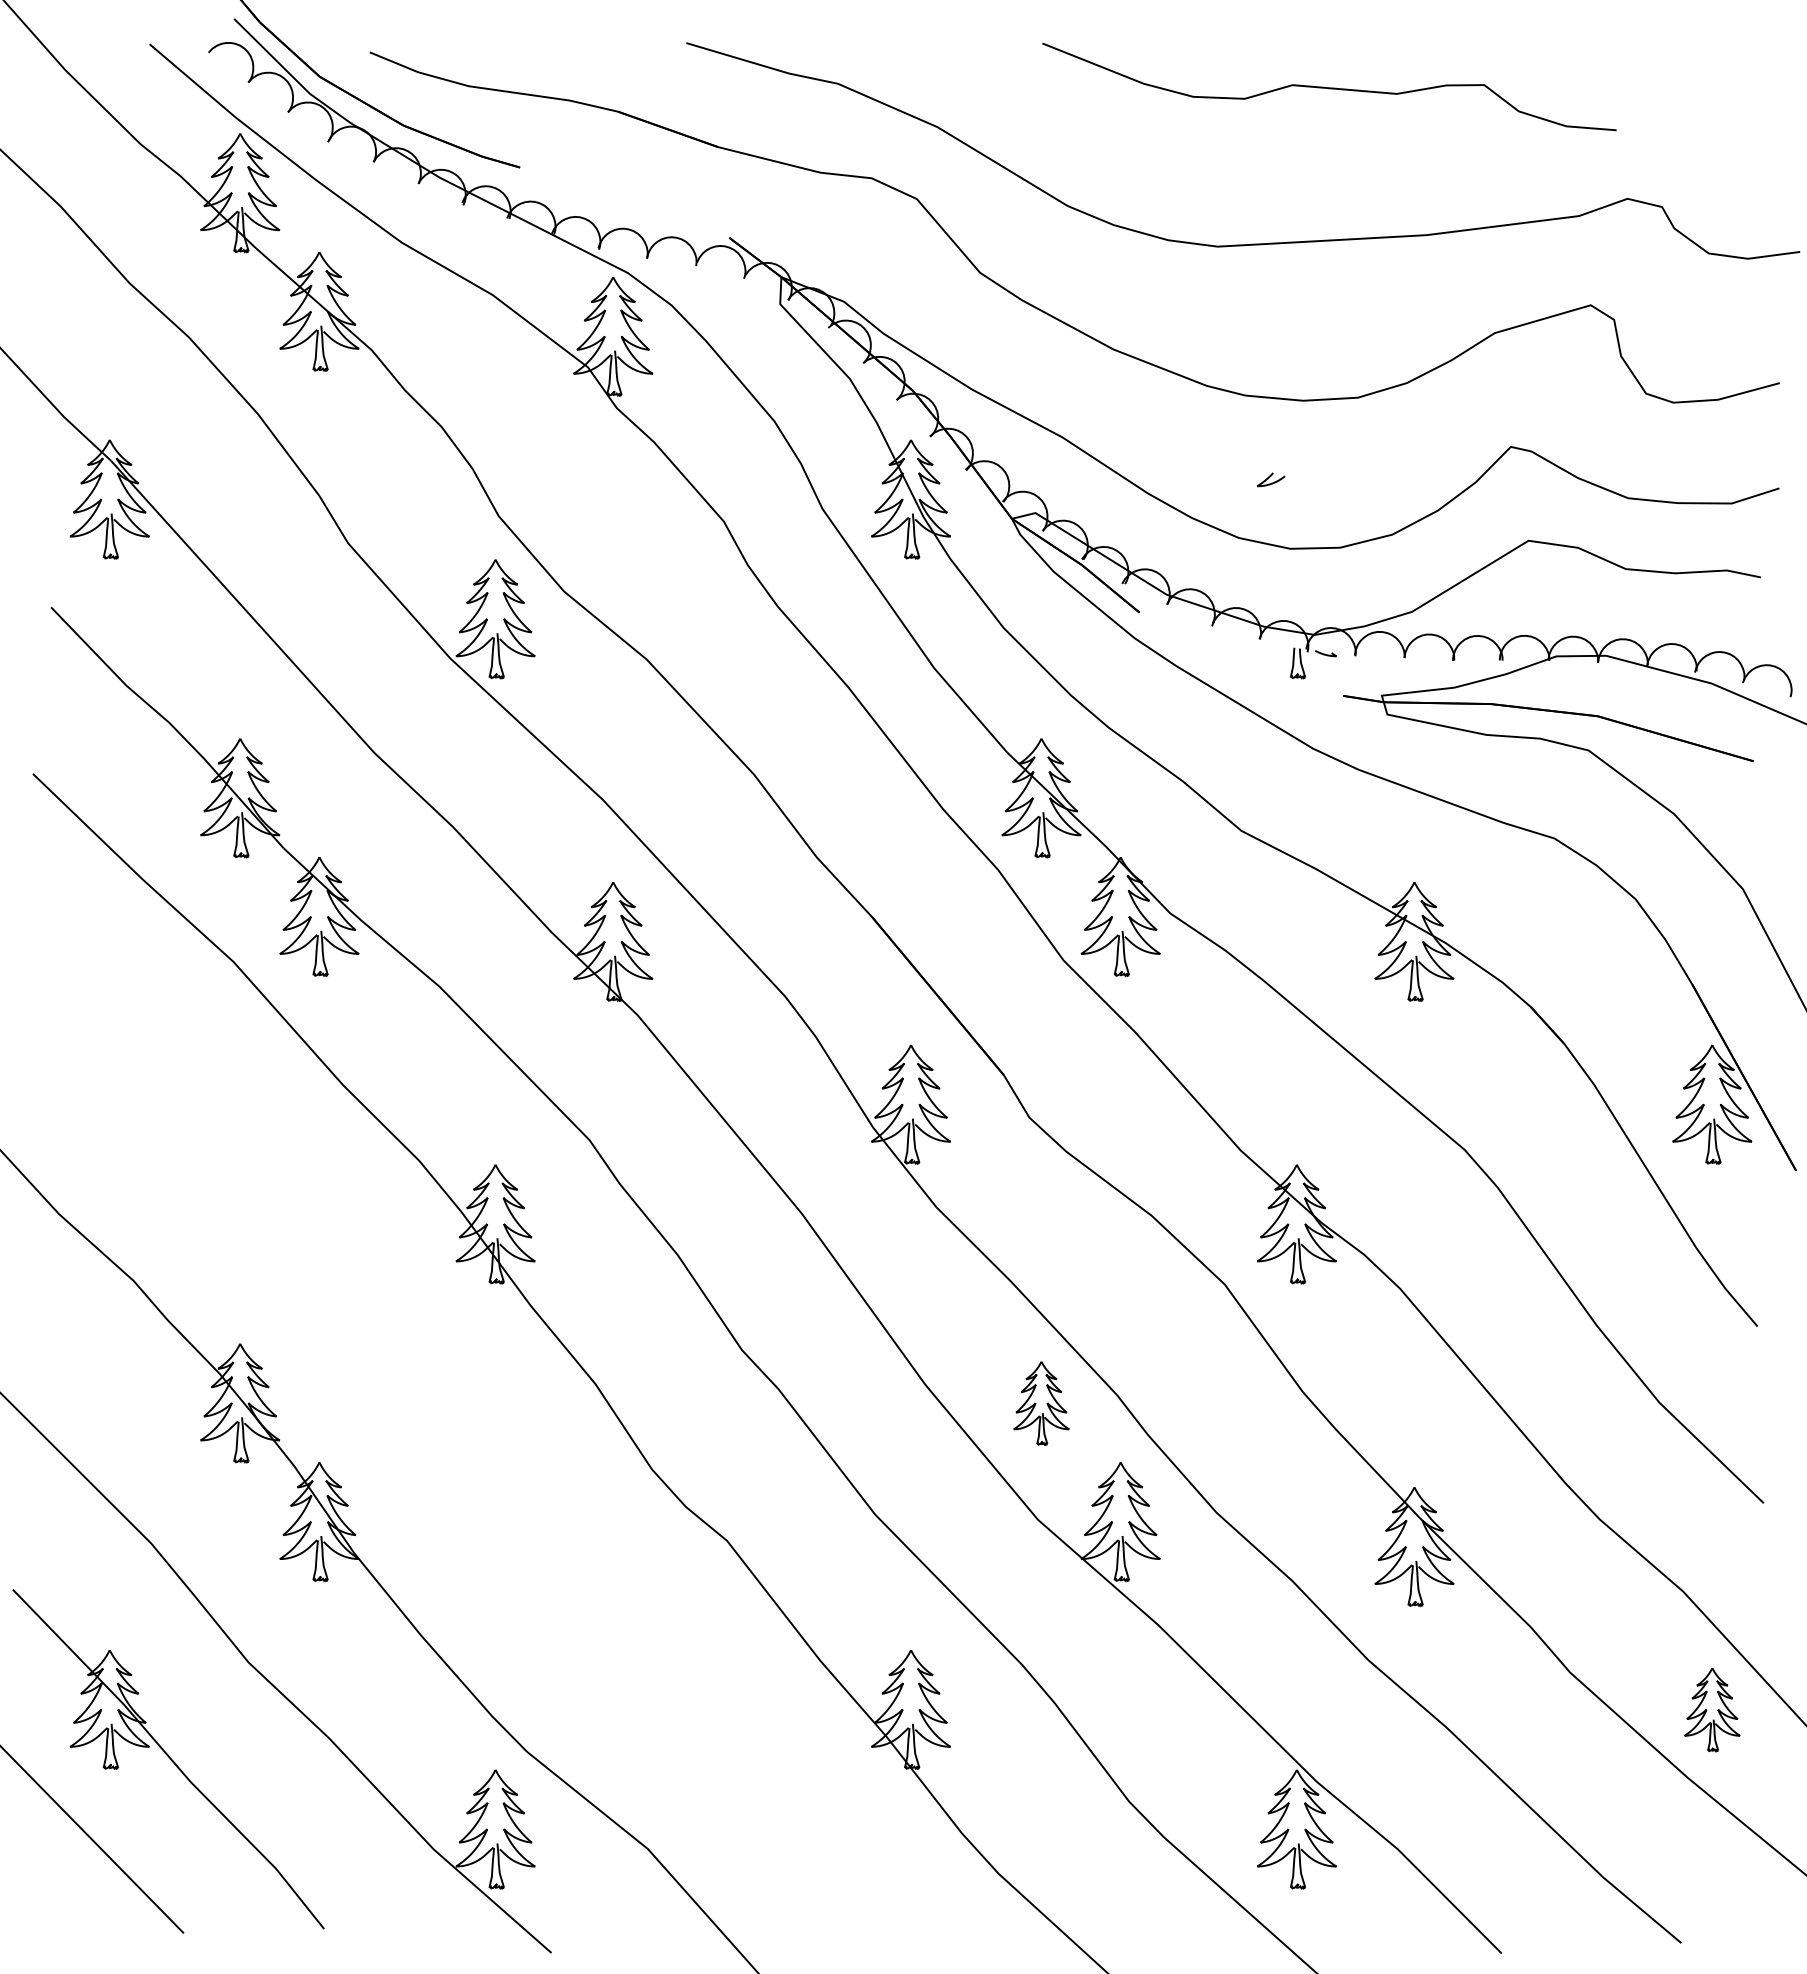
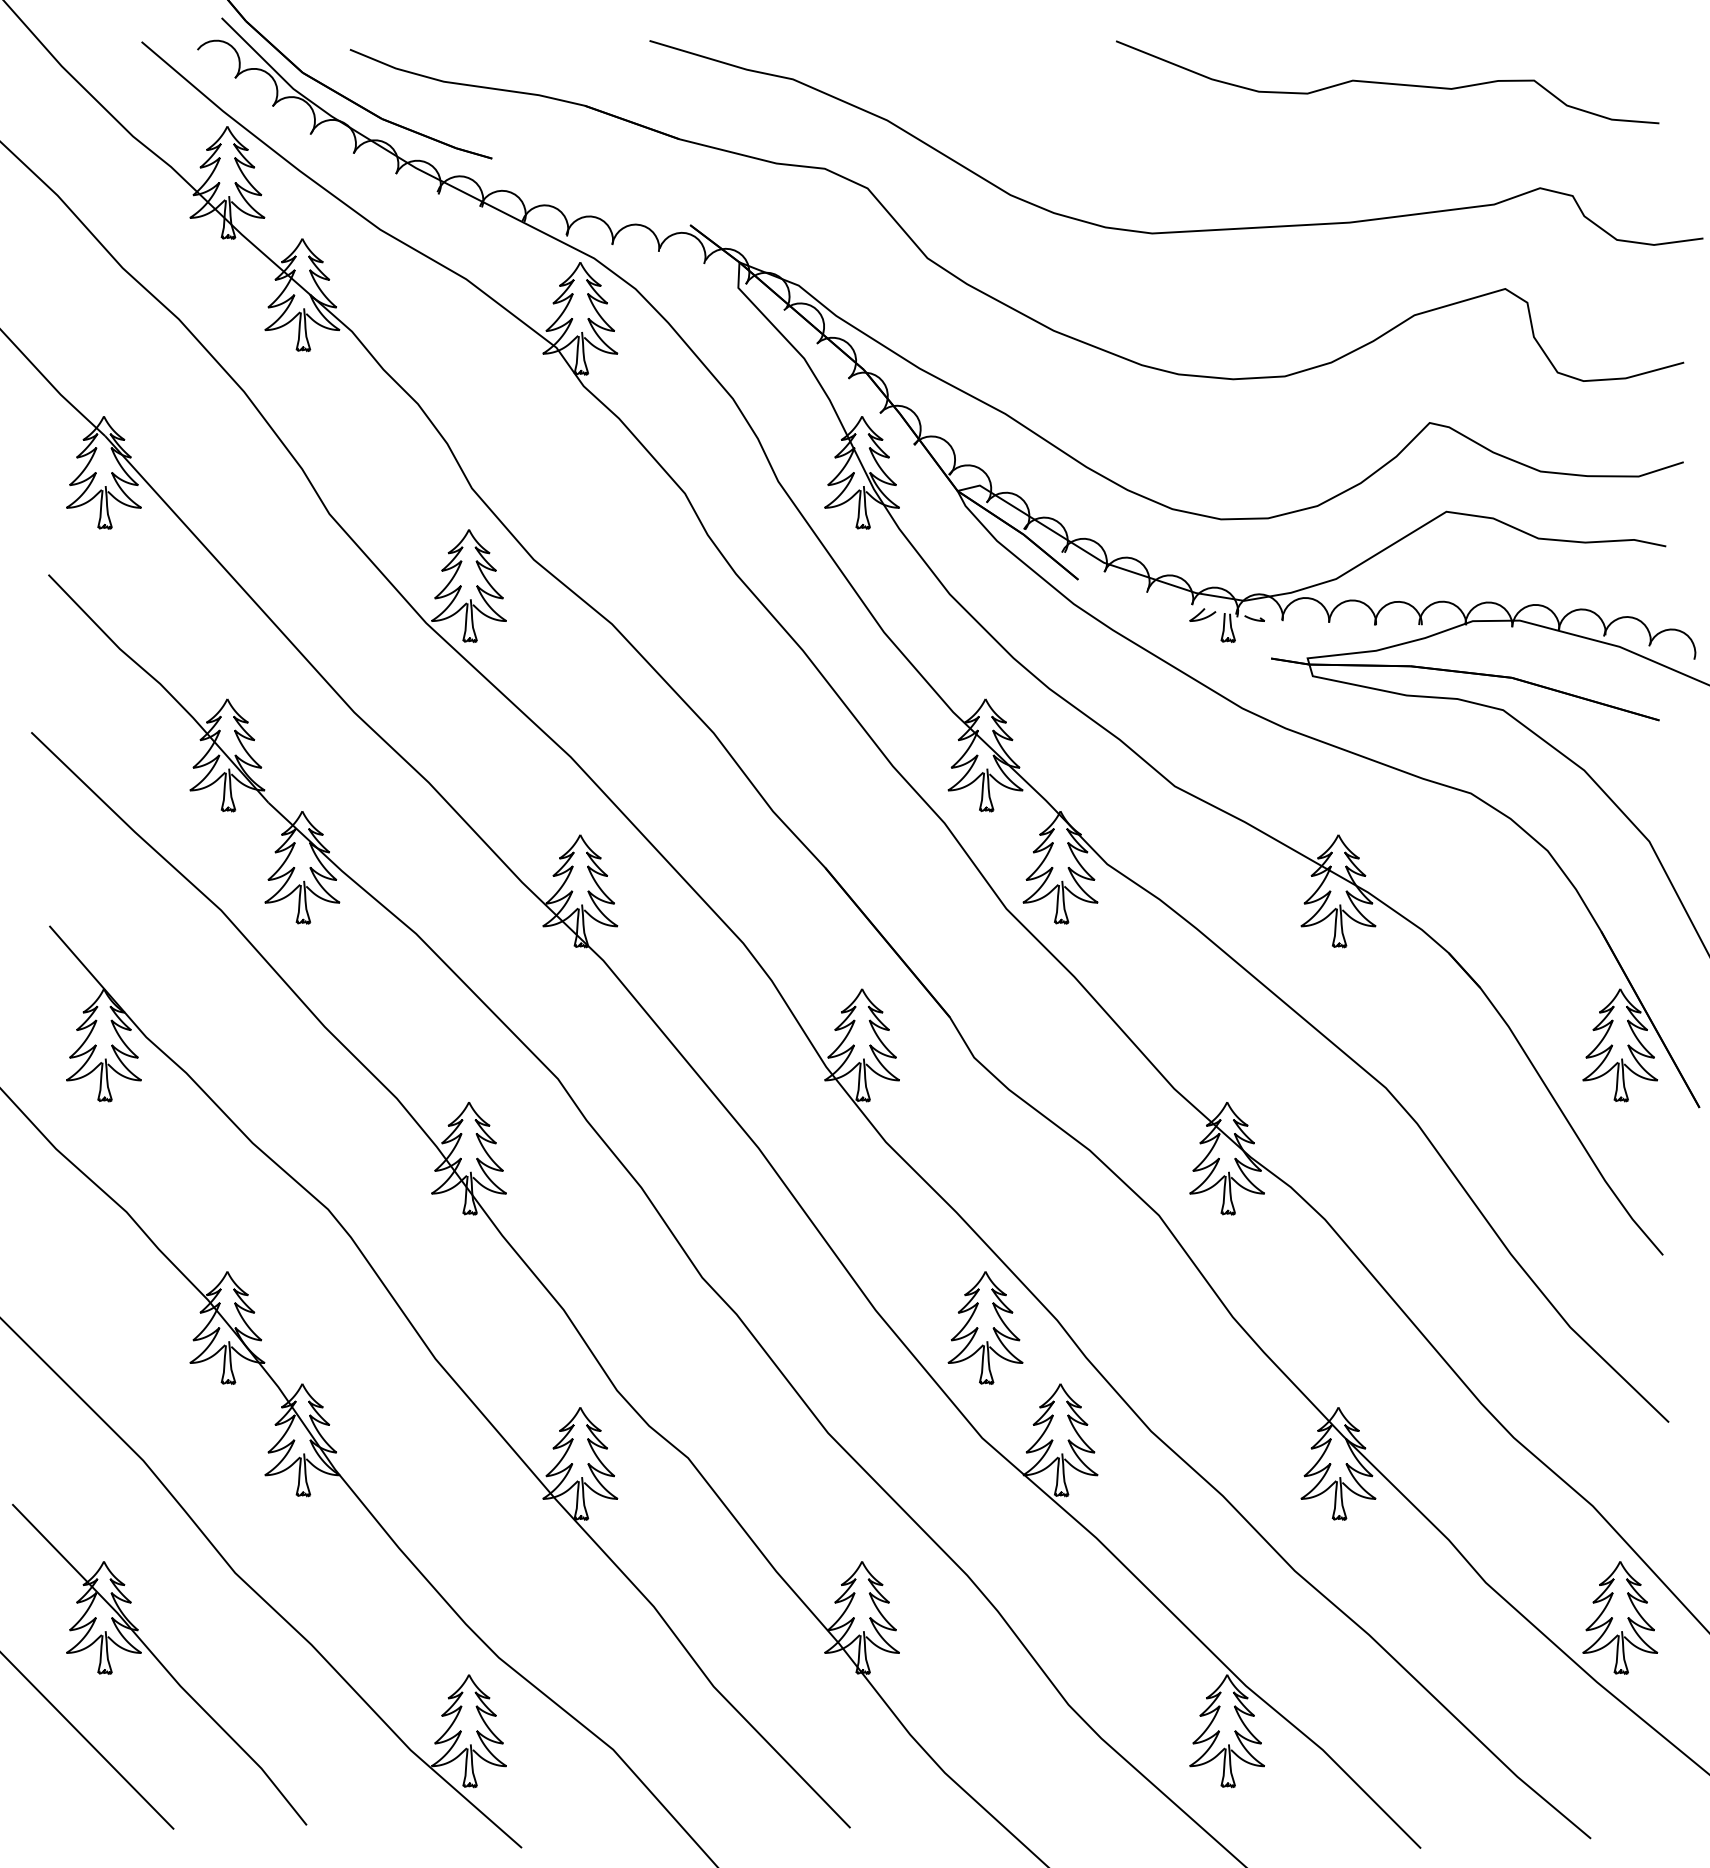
curve: (1329, 87) -> (1387, 82), moved
curve: (1270, 477) -> (1202, 612), moved
part: (1041, 1403) -> (985, 1328), size x1.43
part: (475, 1455) -> (450, 1377), added
part: (1712, 1709) -> (1620, 1617), size x1.43

